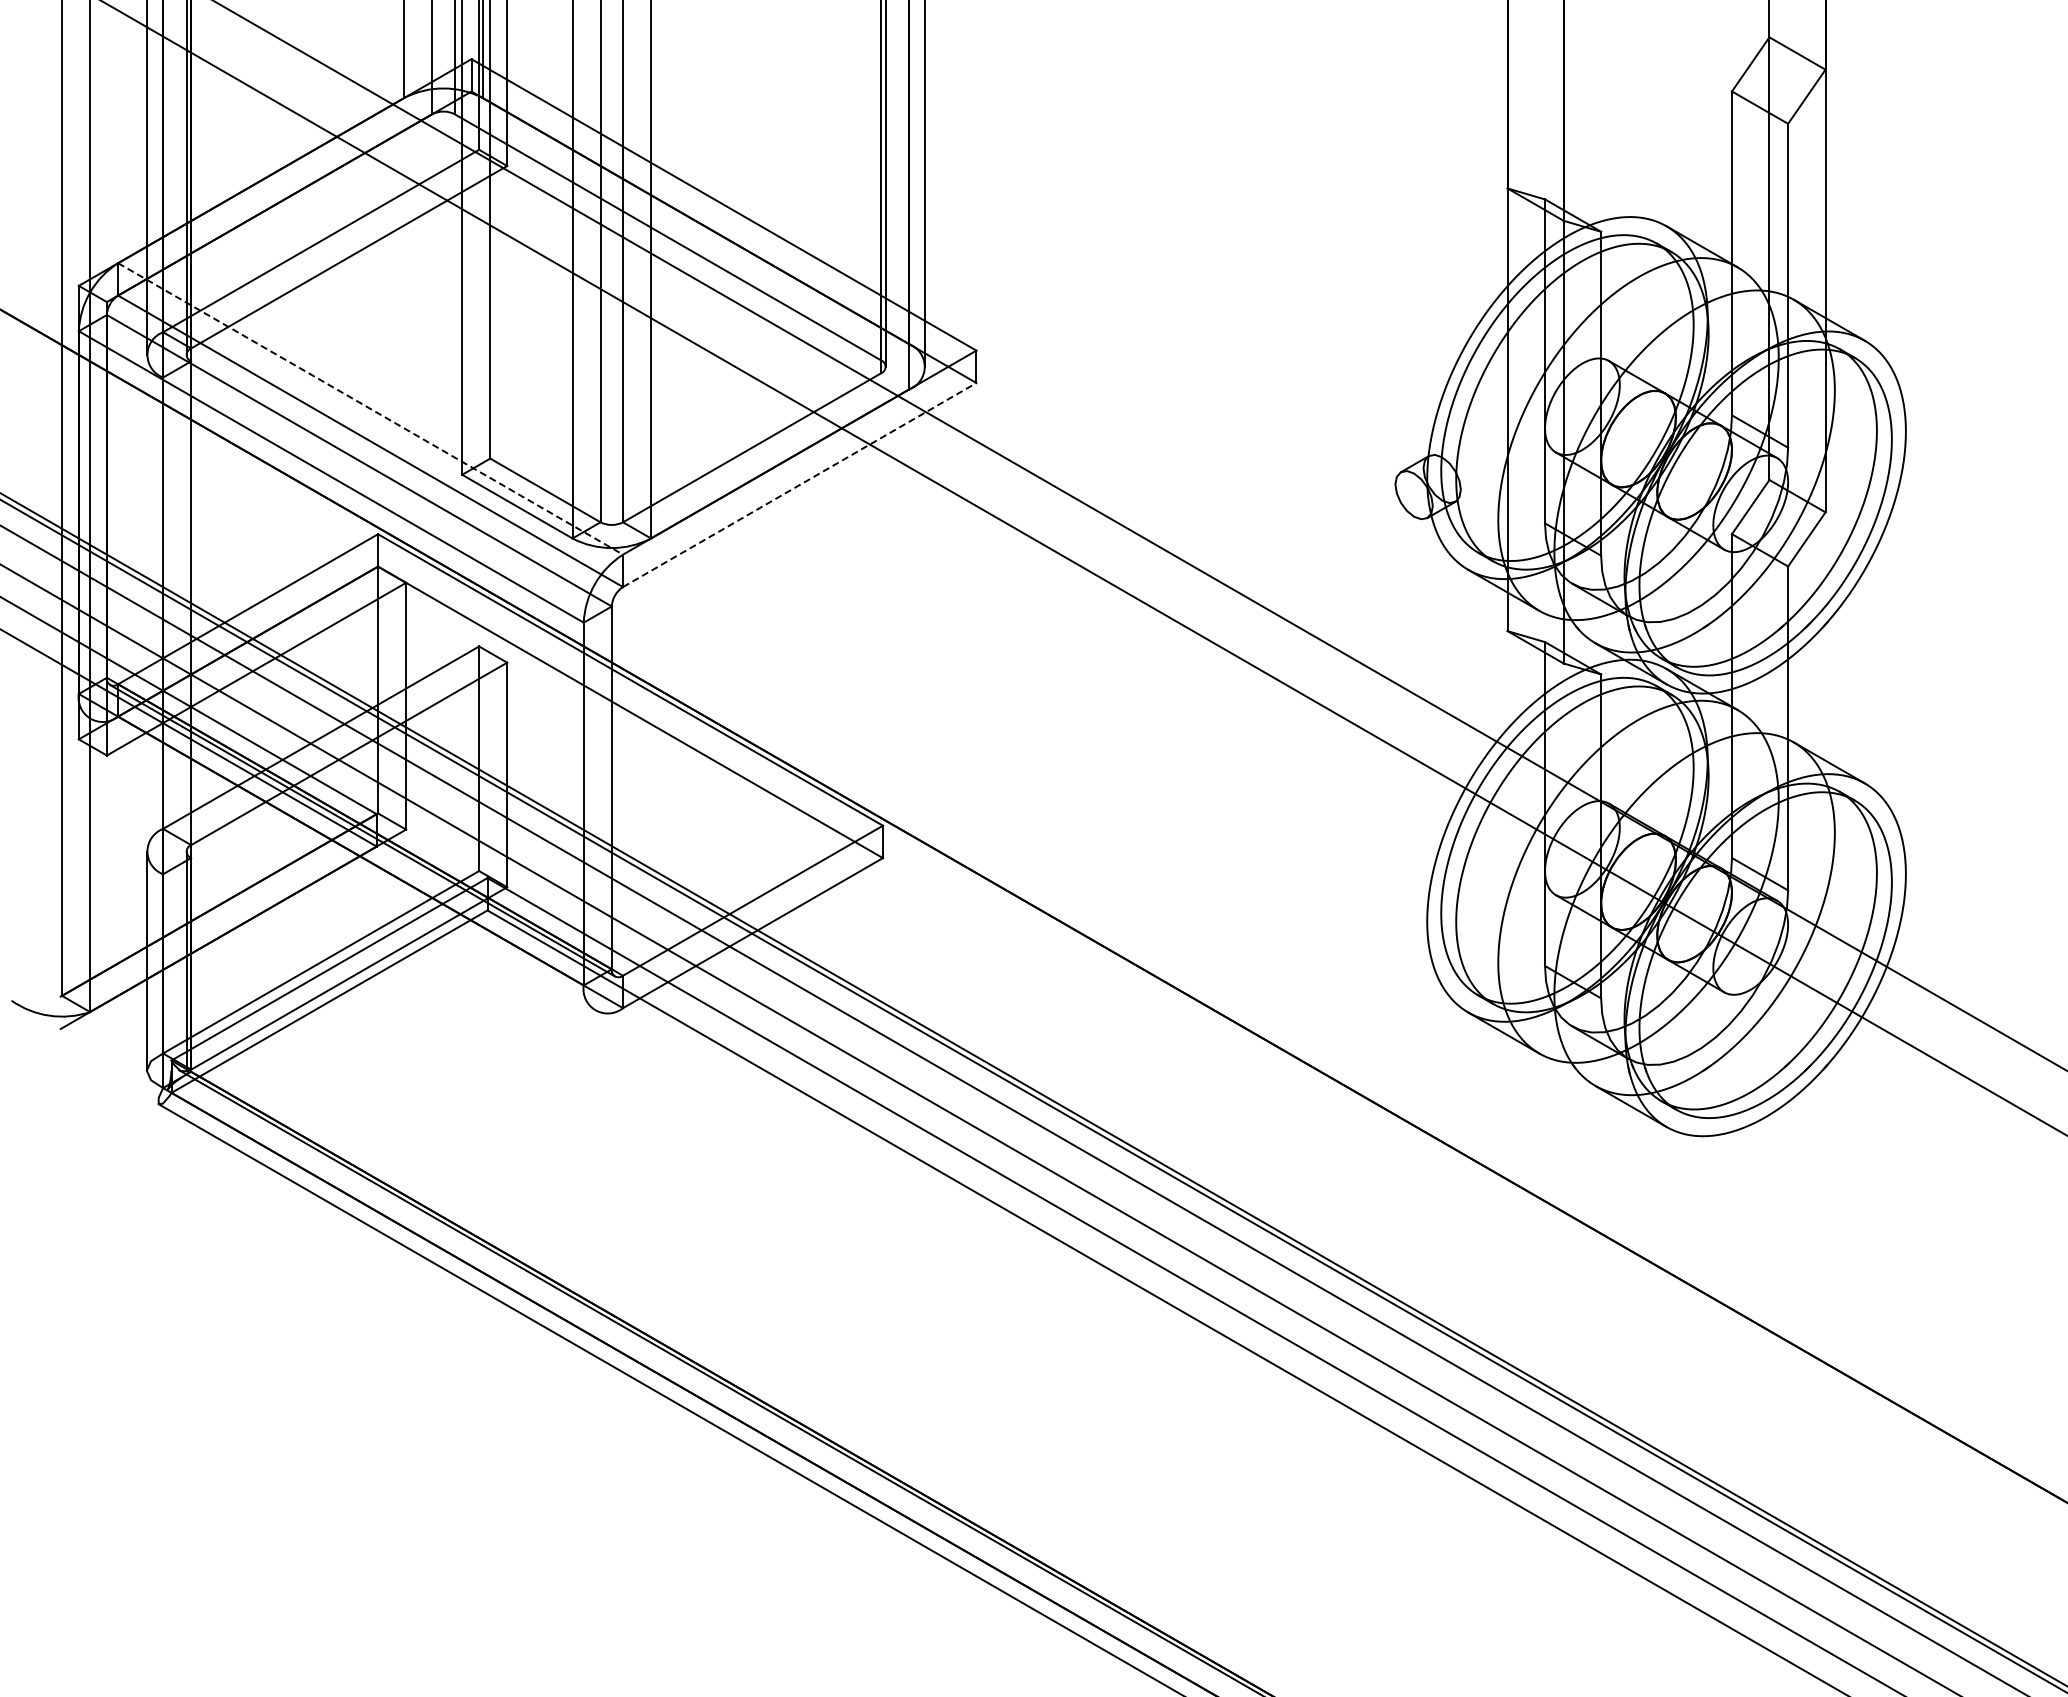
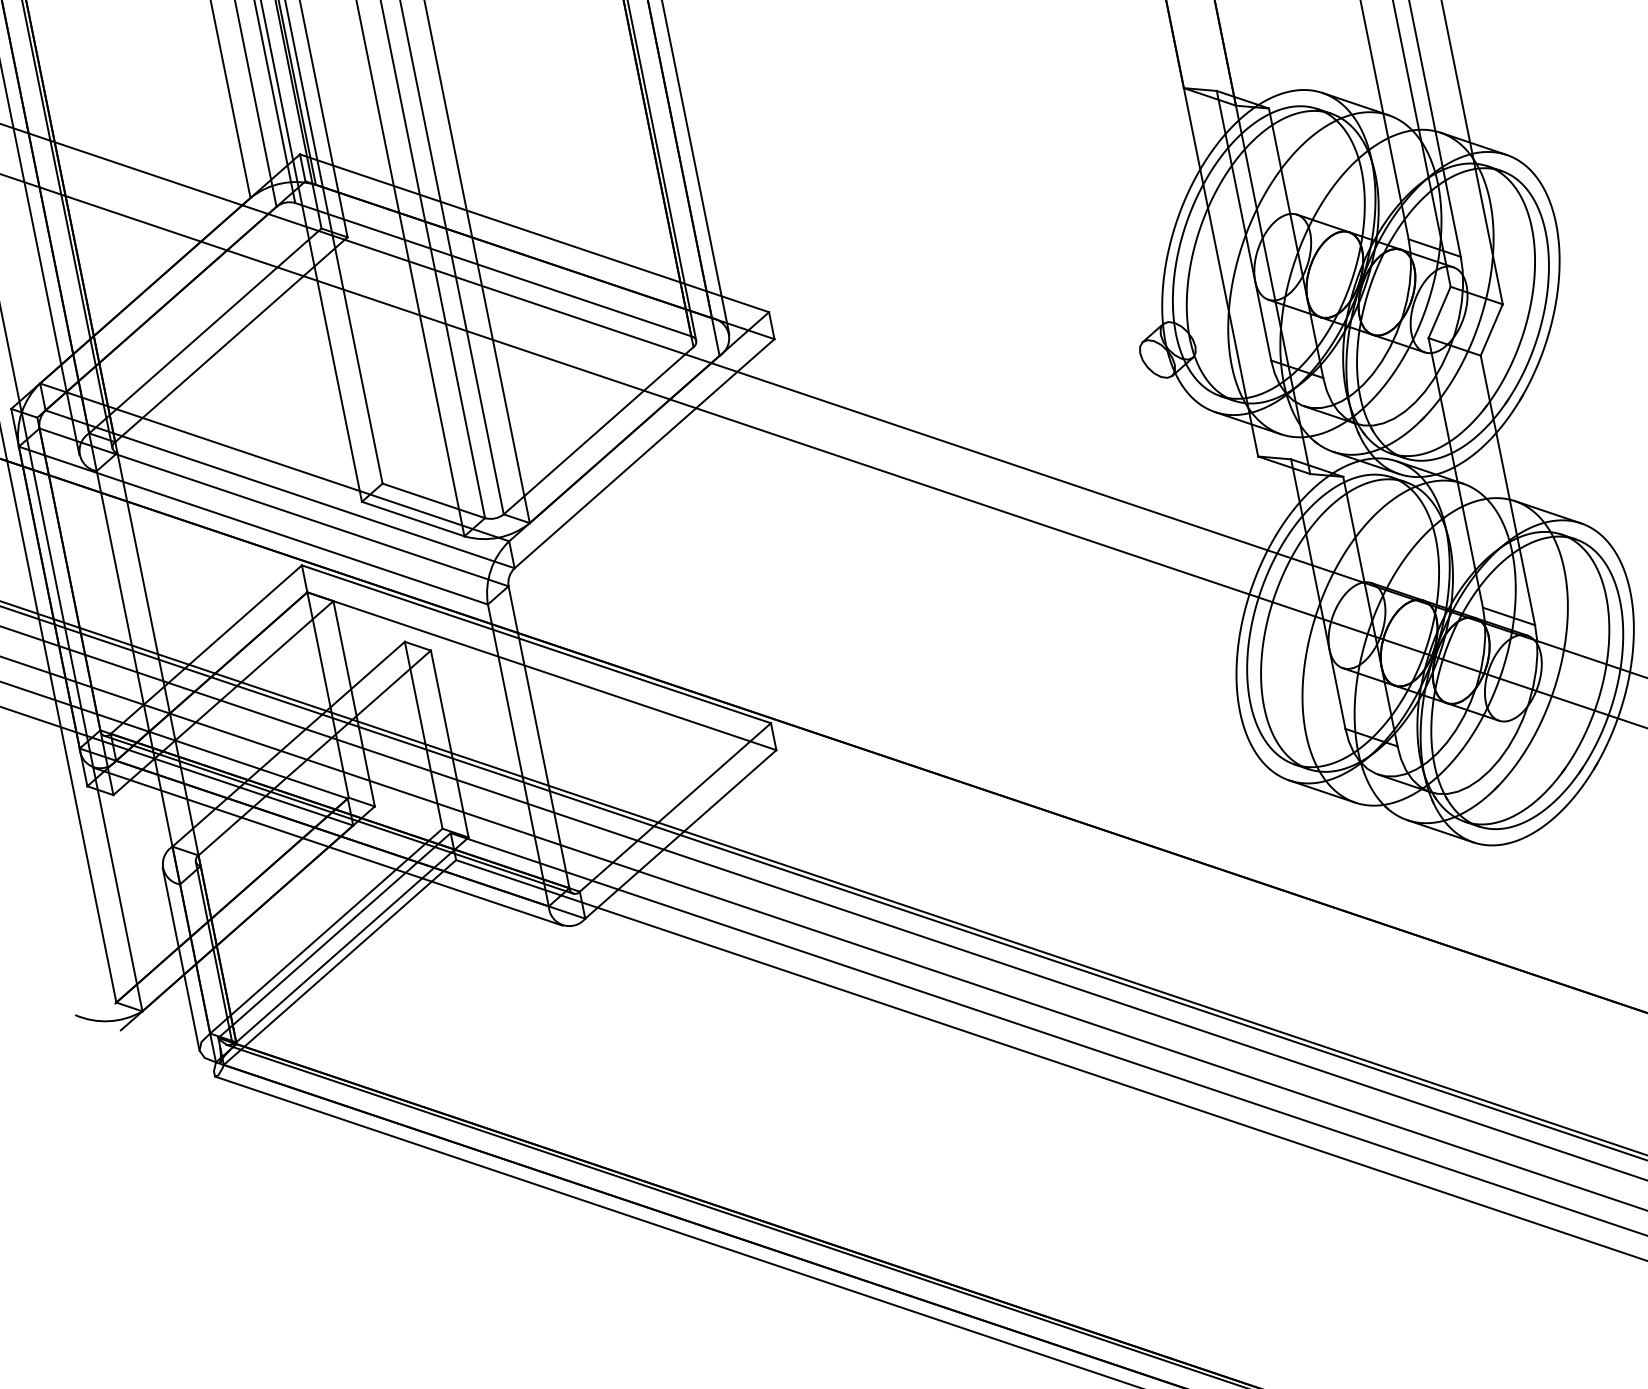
line: (371, 409) -> (275, 462), dashed -> solid
line: (800, 484) -> (645, 453), dashed -> solid
line: (342, 864) -> (327, 846), added

